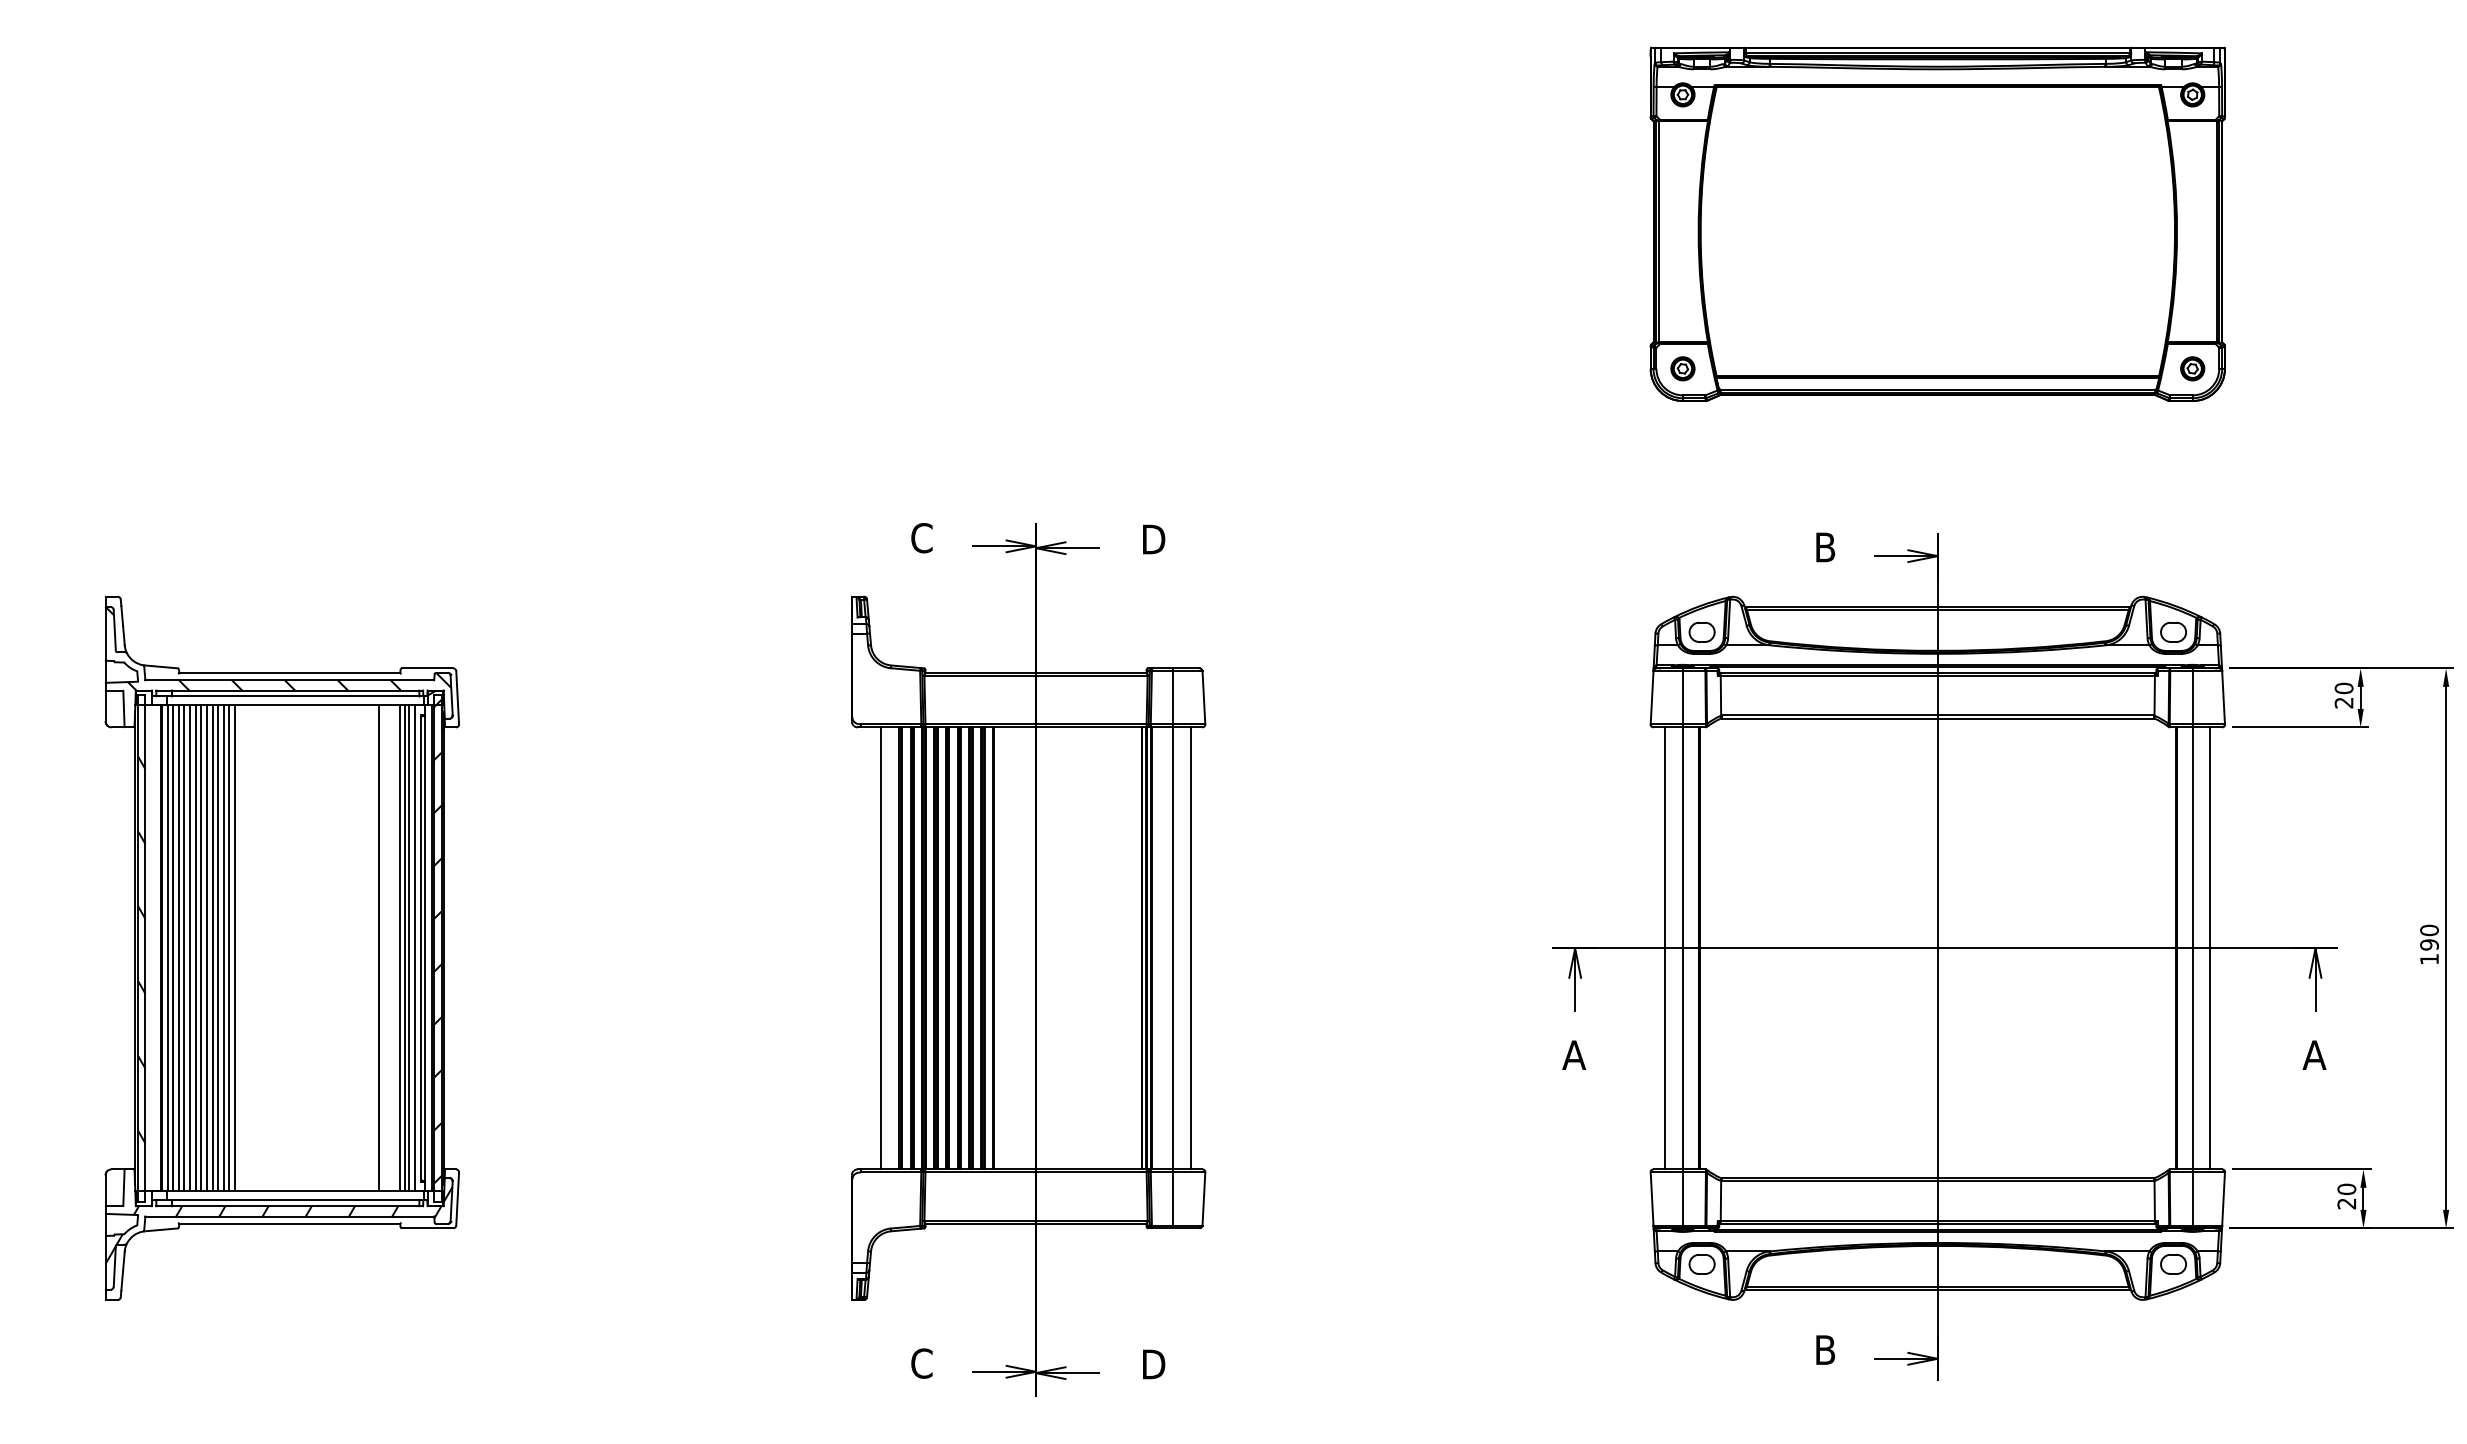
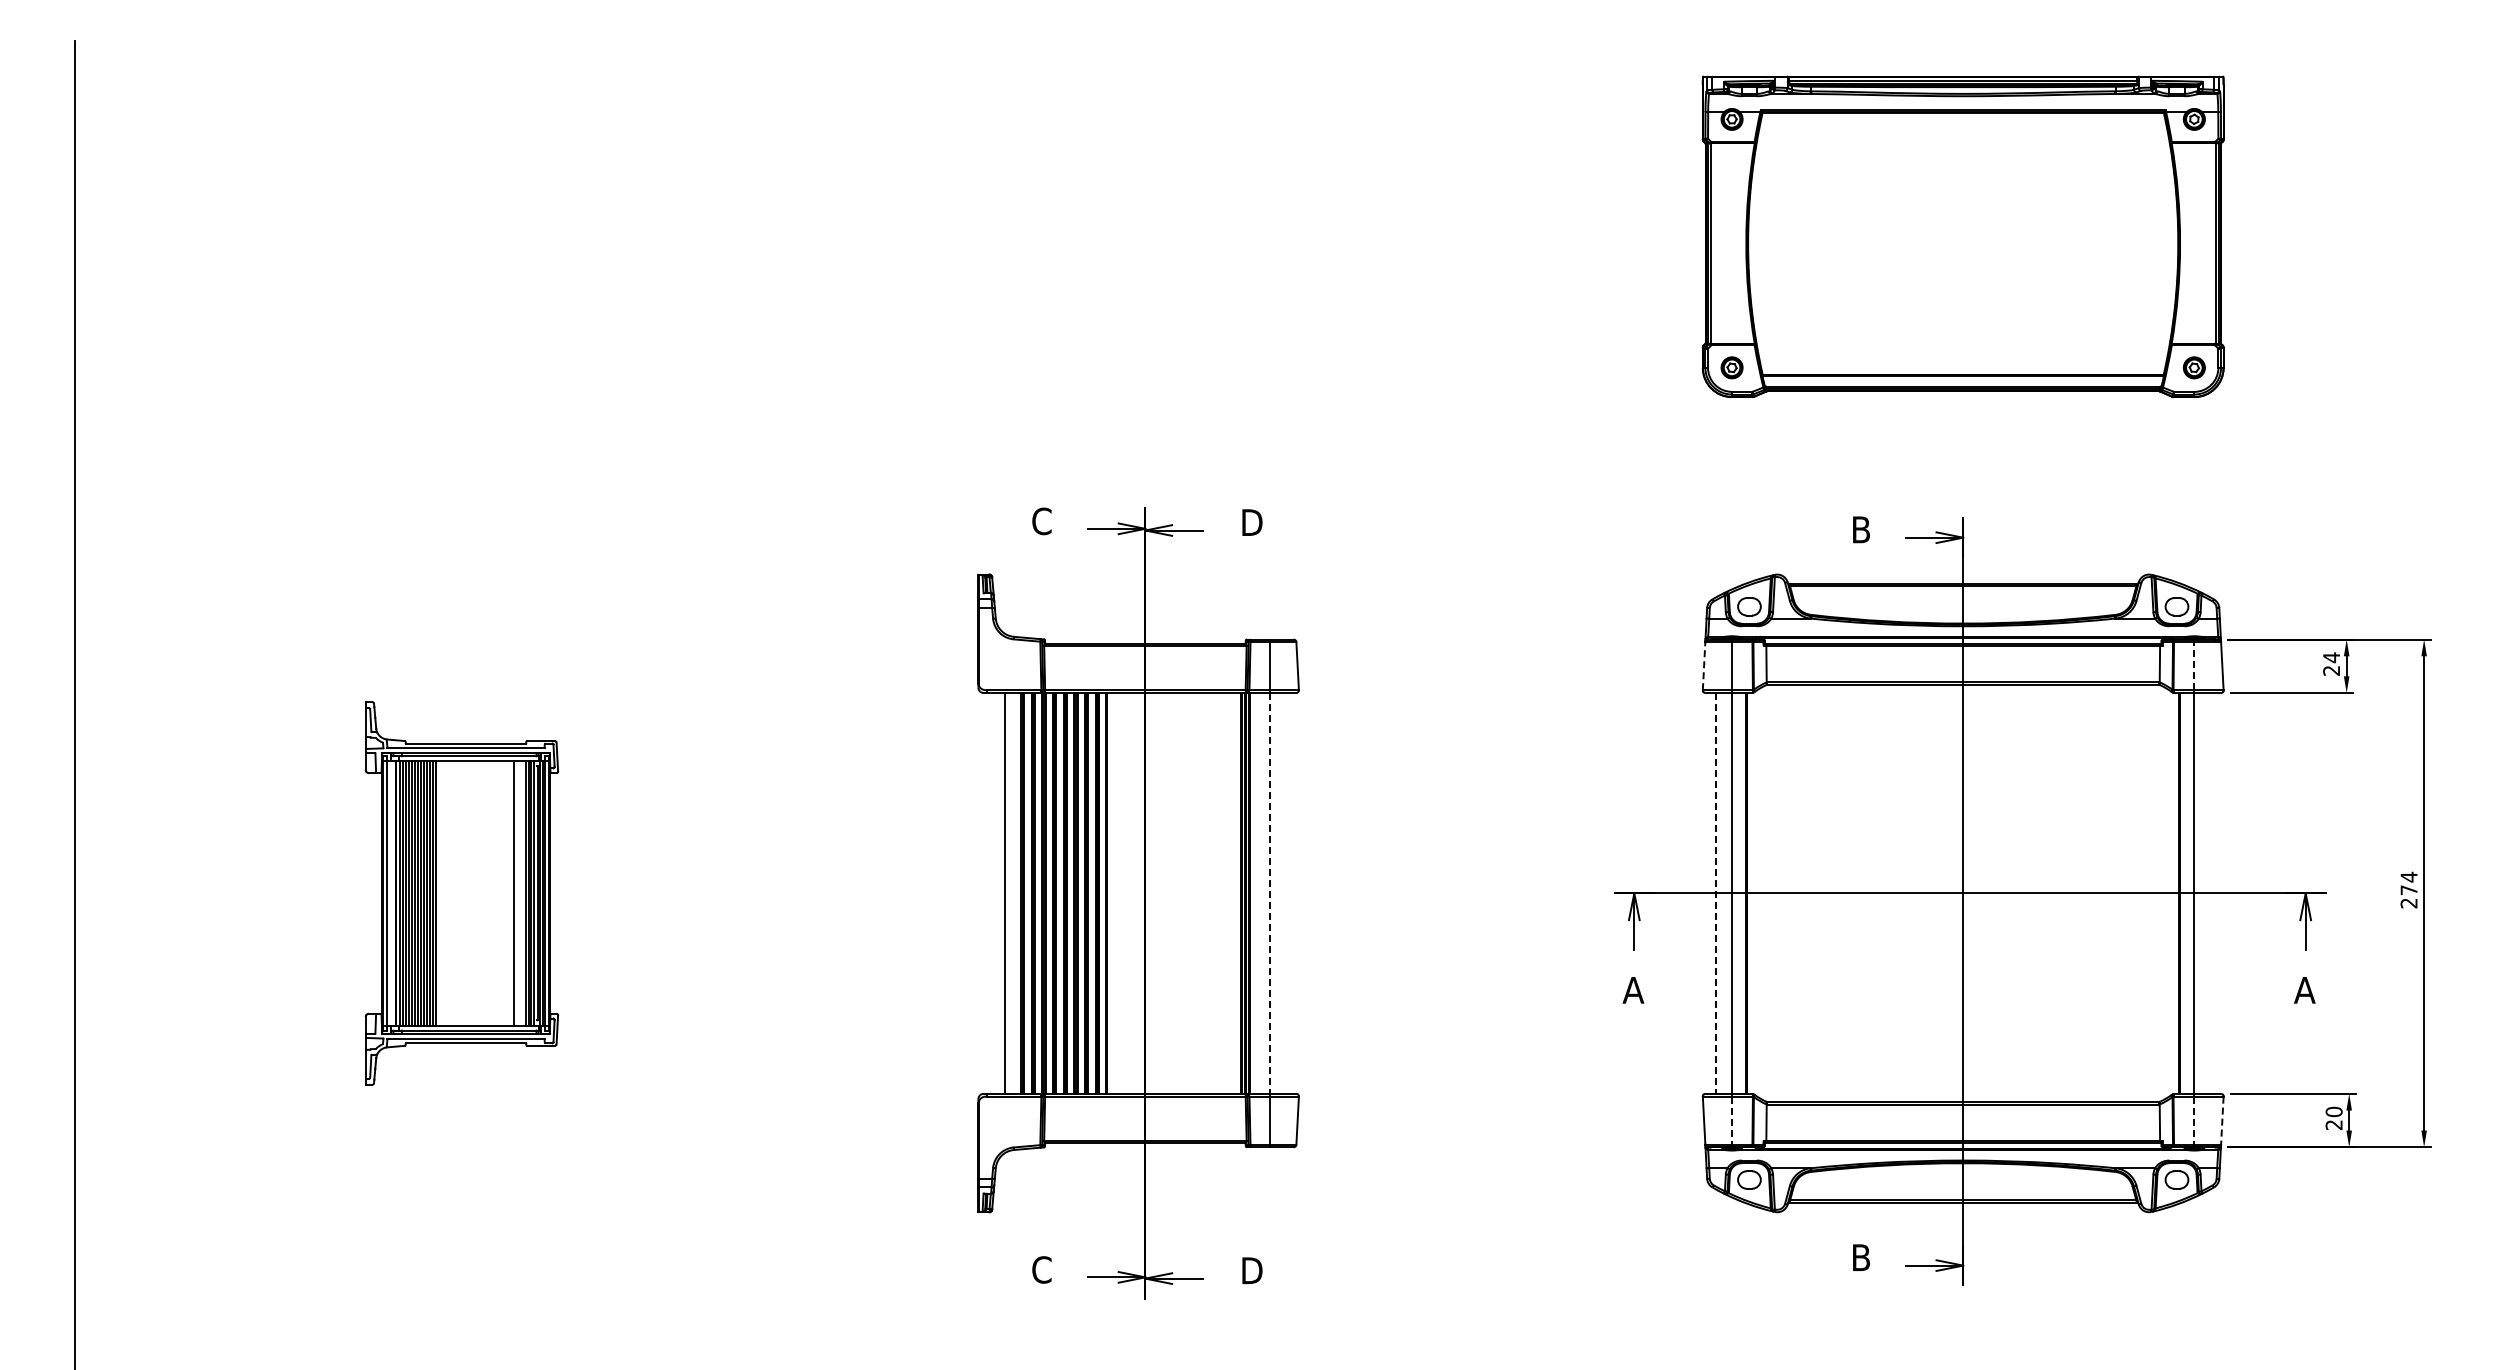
text: (2343, 688) -> (2331, 657), 20 -> 24
line: (1652, 697) -> (1704, 665), solid -> dashed
line: (2192, 697) -> (2194, 665), solid -> dashed
text: (2428, 944) -> (2408, 889), 190 -> 274
part: (281, 948) -> (461, 893), size x0.6
line: (1172, 948) -> (1269, 893), solid -> dashed
line: (1190, 948) -> (1285, 893), removed
line: (1665, 948) -> (1716, 893), solid -> dashed
line: (2210, 948) -> (2210, 893), removed
line: (1683, 1199) -> (1732, 1121), solid -> dashed
line: (2192, 1199) -> (2194, 1121), solid -> dashed
line: (2223, 1199) -> (2222, 1121), solid -> dashed

